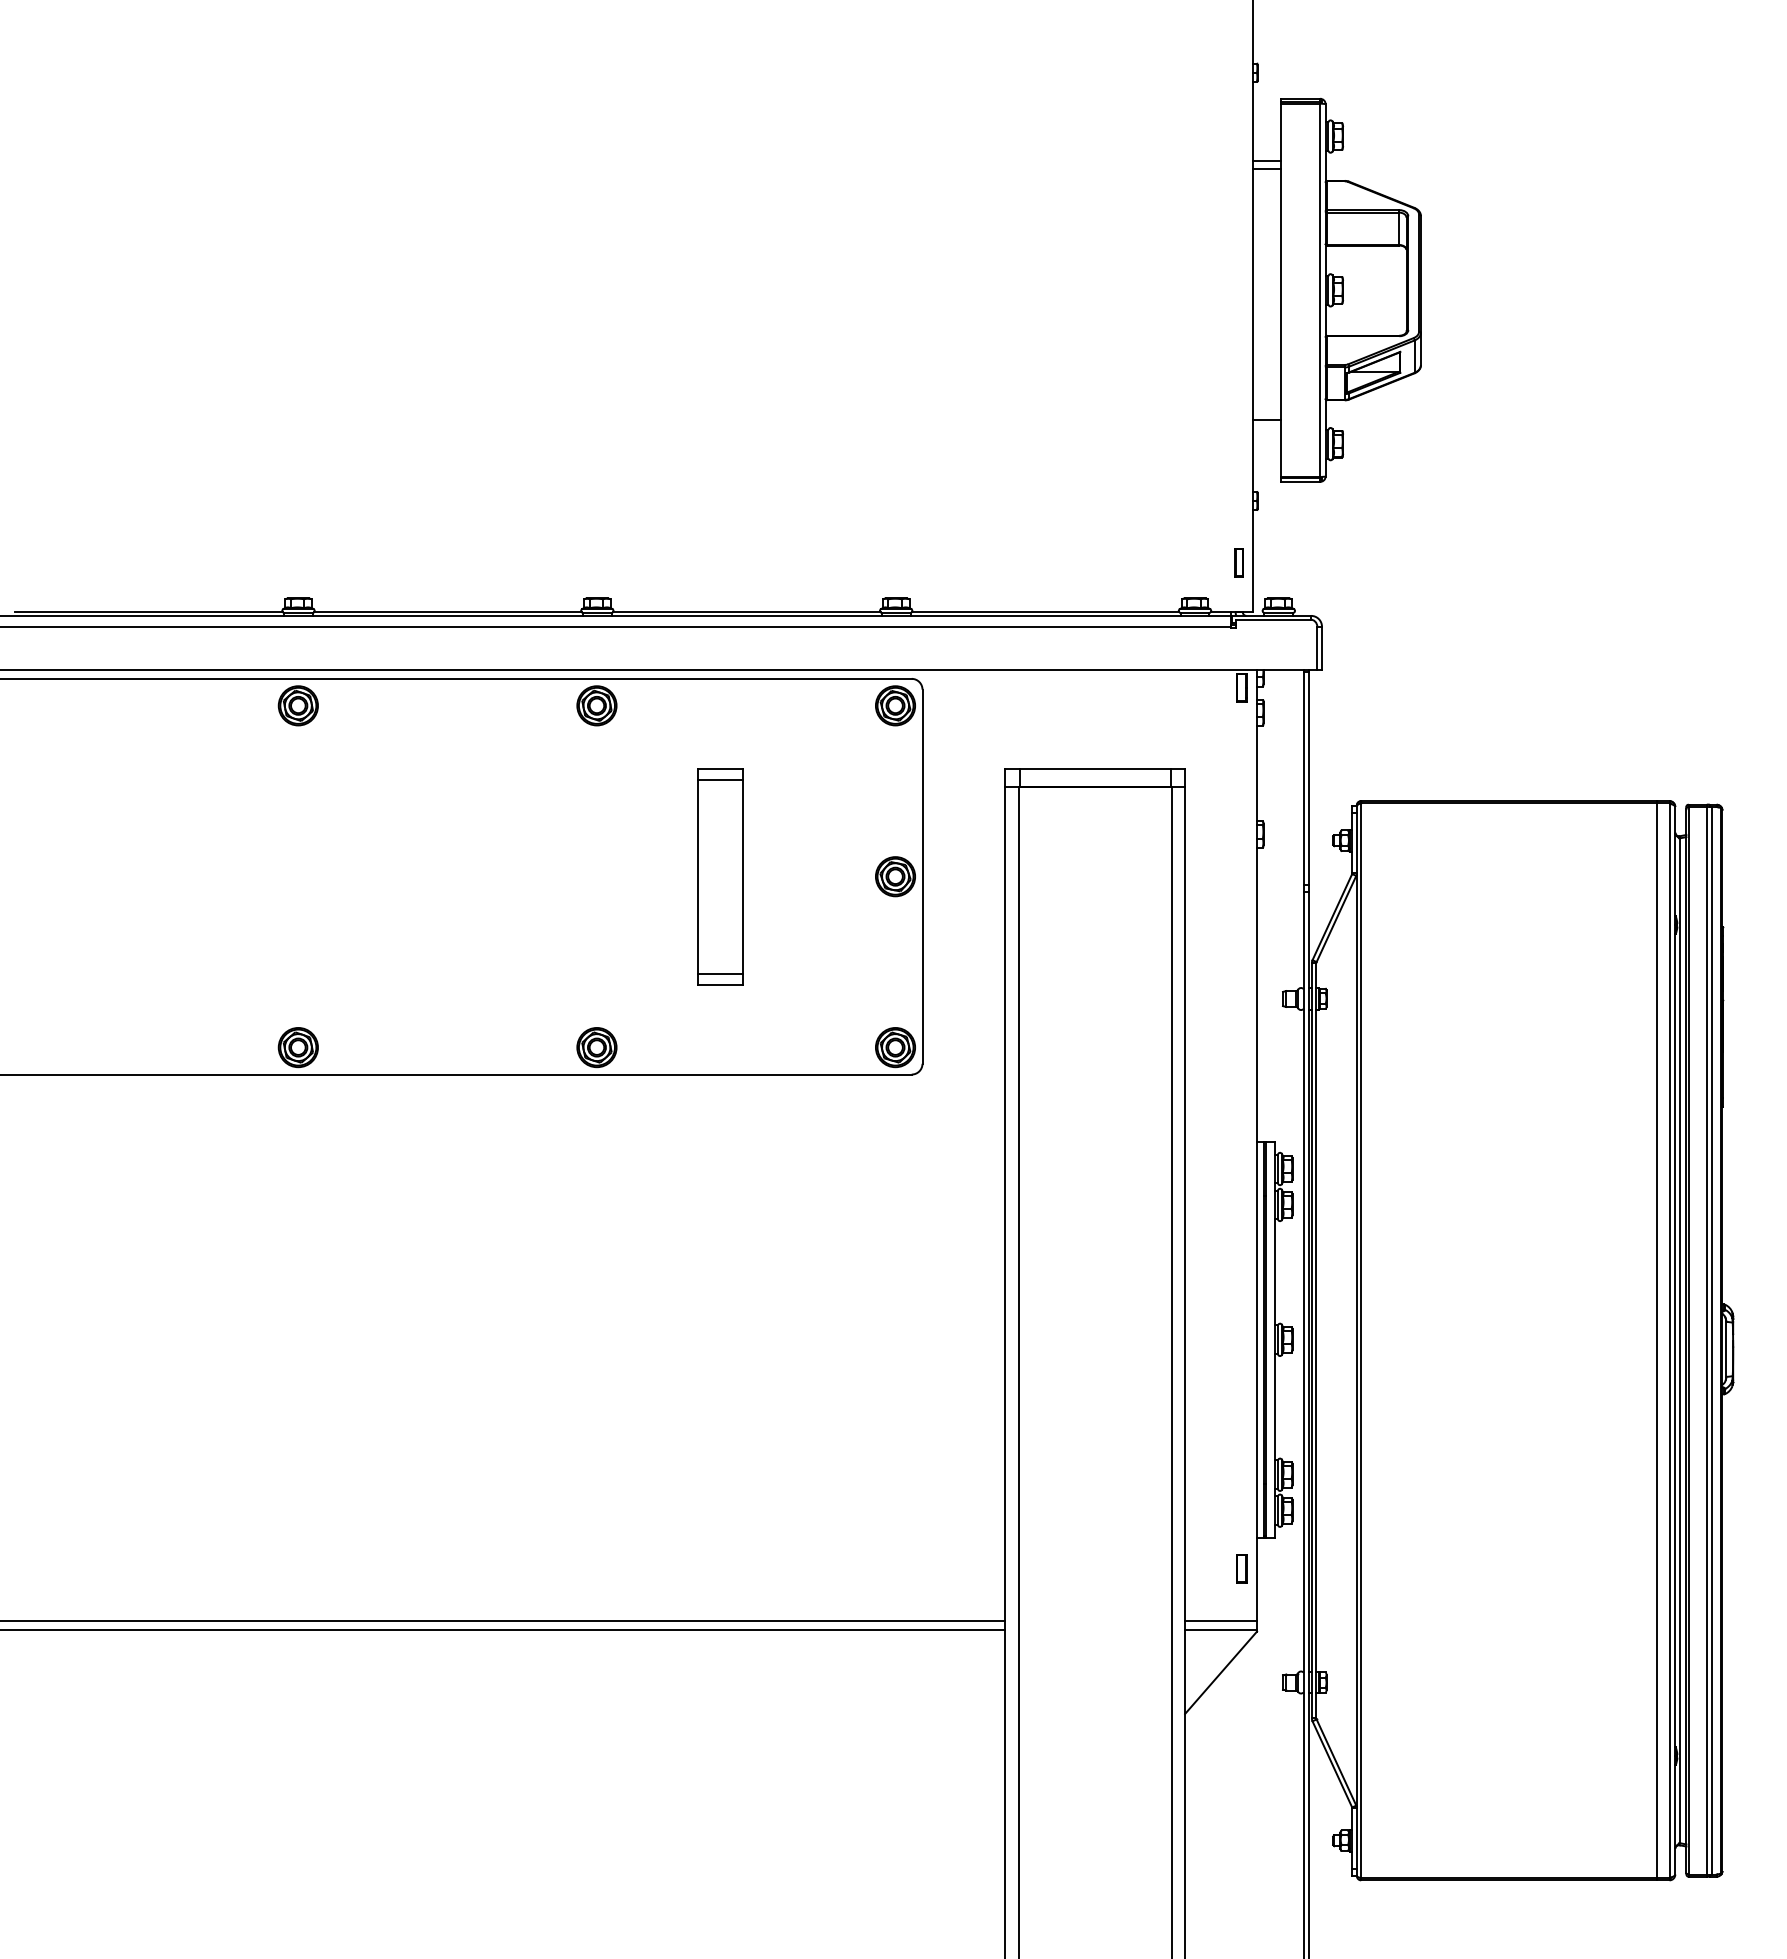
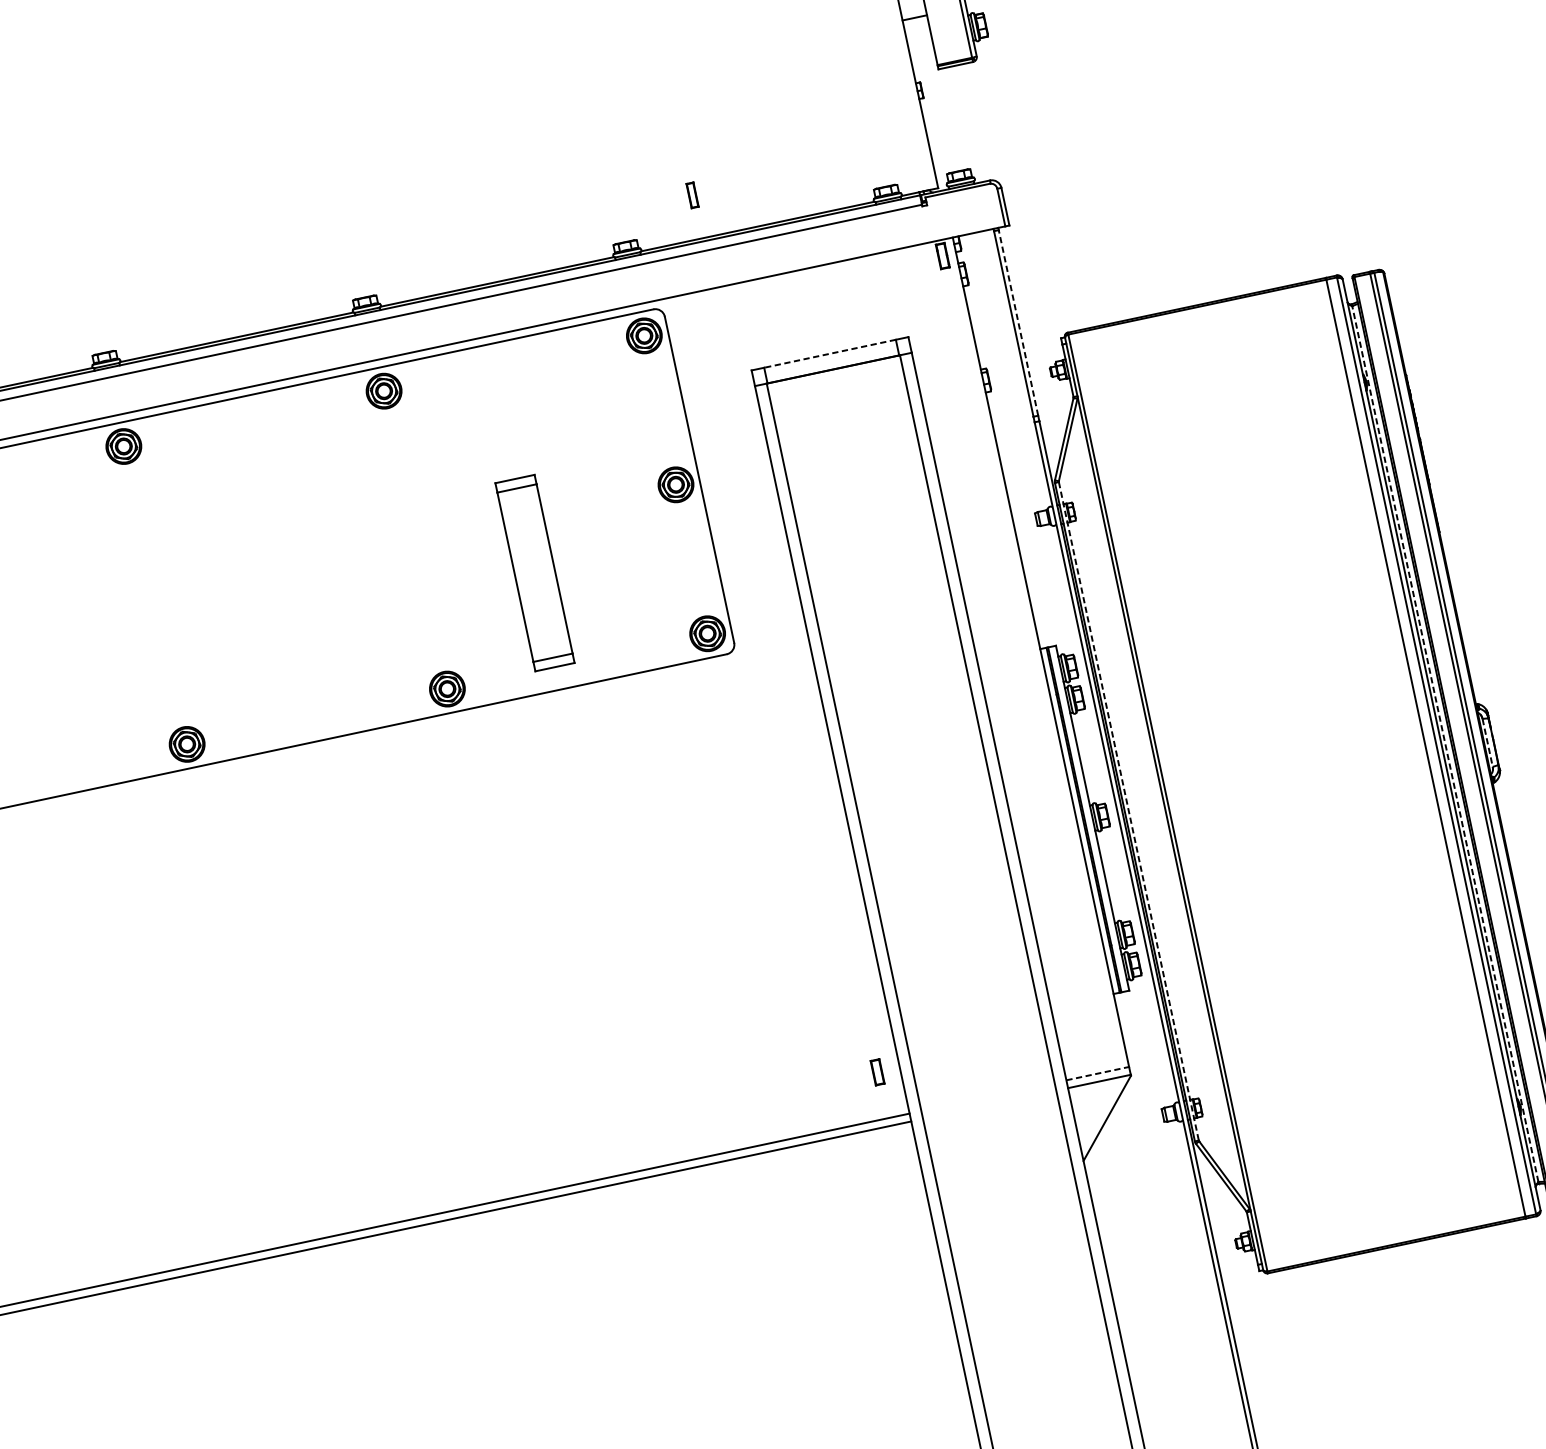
part: (1238, 562) -> (691, 195), moved
line: (1095, 768) -> (830, 353), solid -> dashed
line: (1309, 778) -> (1018, 322), solid -> dashed
part: (720, 876) -> (535, 572), moved
line: (1316, 1340) -> (1128, 811), solid -> dashed
line: (1679, 1340) -> (1445, 743), solid -> dashed
line: (1726, 1349) -> (1487, 742), solid -> dashed
part: (1241, 1568) -> (877, 1072), moved
line: (1221, 1621) -> (1098, 1073), solid -> dashed

